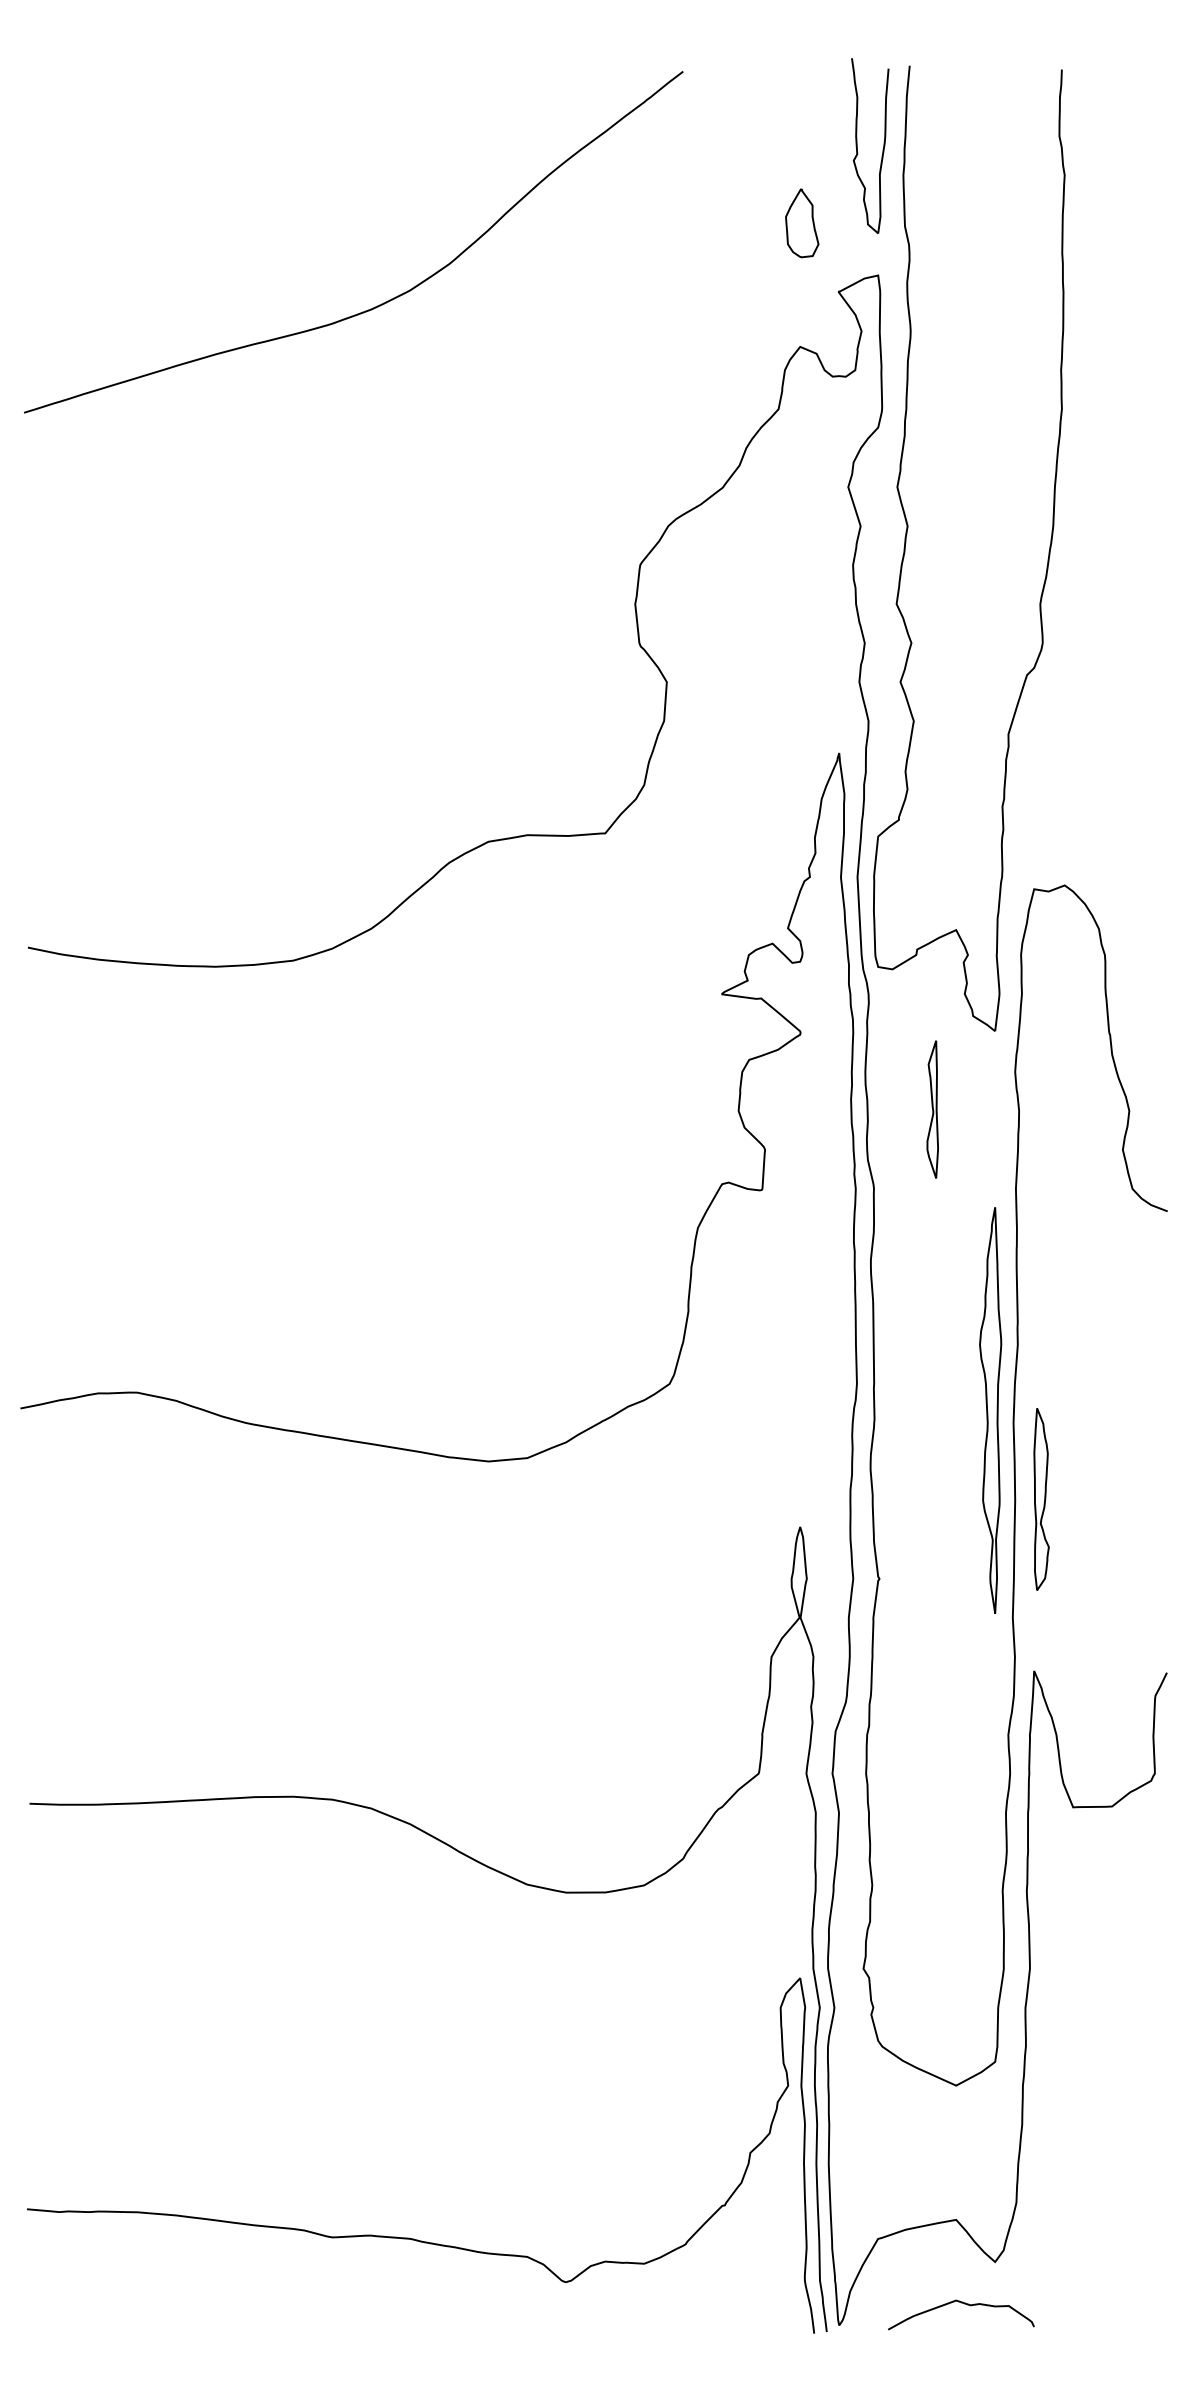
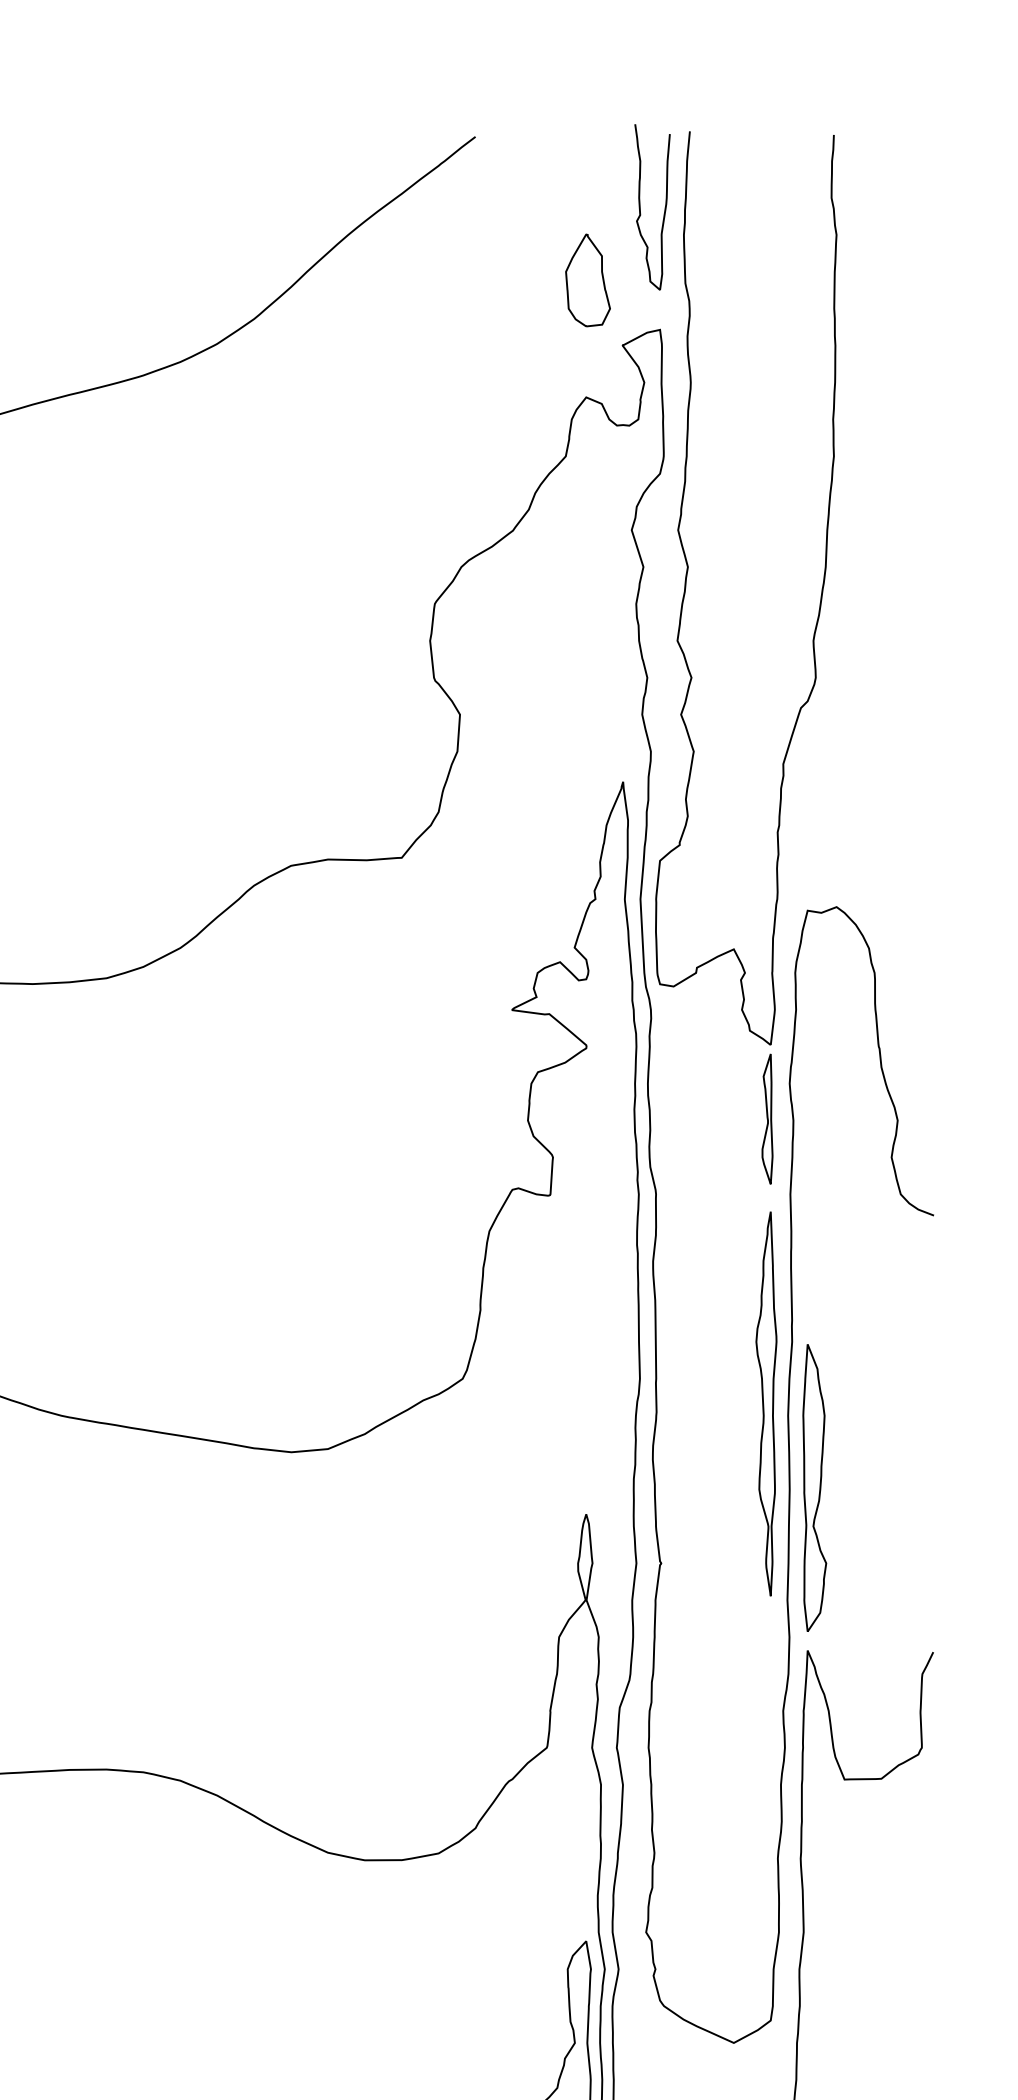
part: (802, 223) -> (588, 280), size x1.43
part: (932, 1109) -> (767, 1119), moved
part: (1041, 1499) -> (814, 1488), size x1.67

